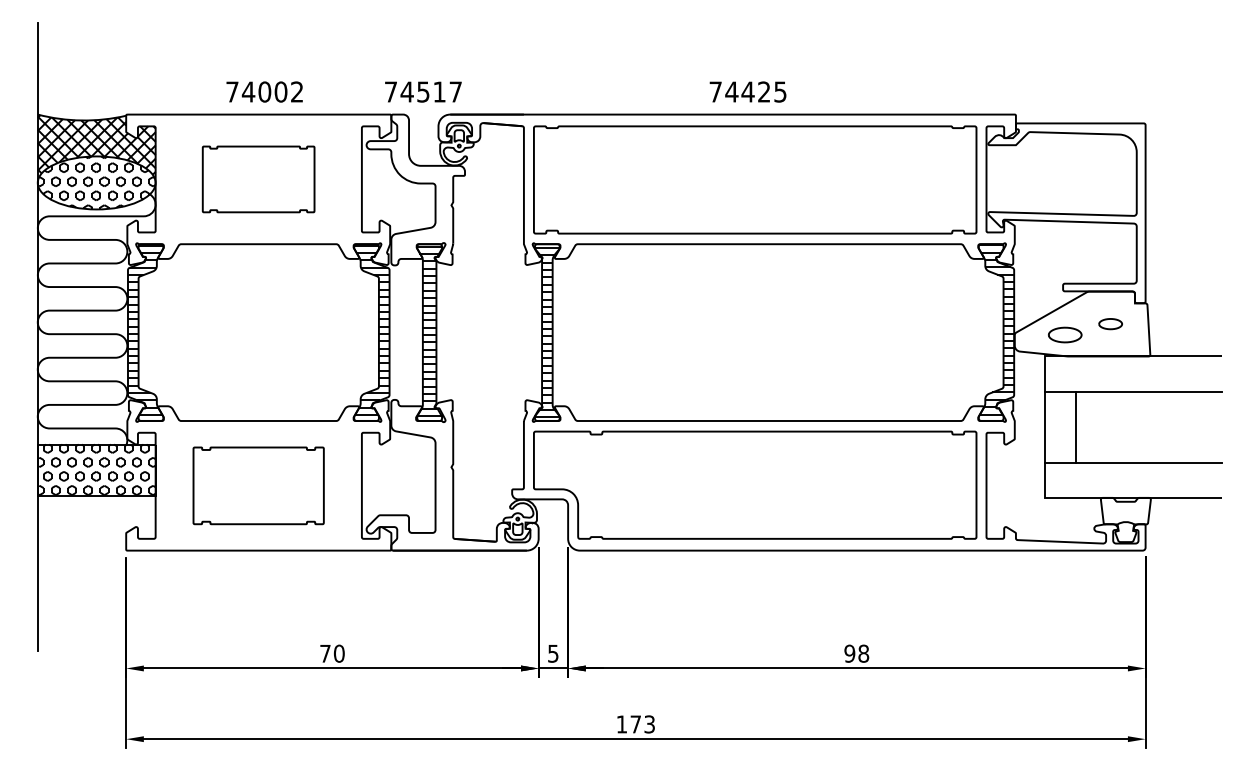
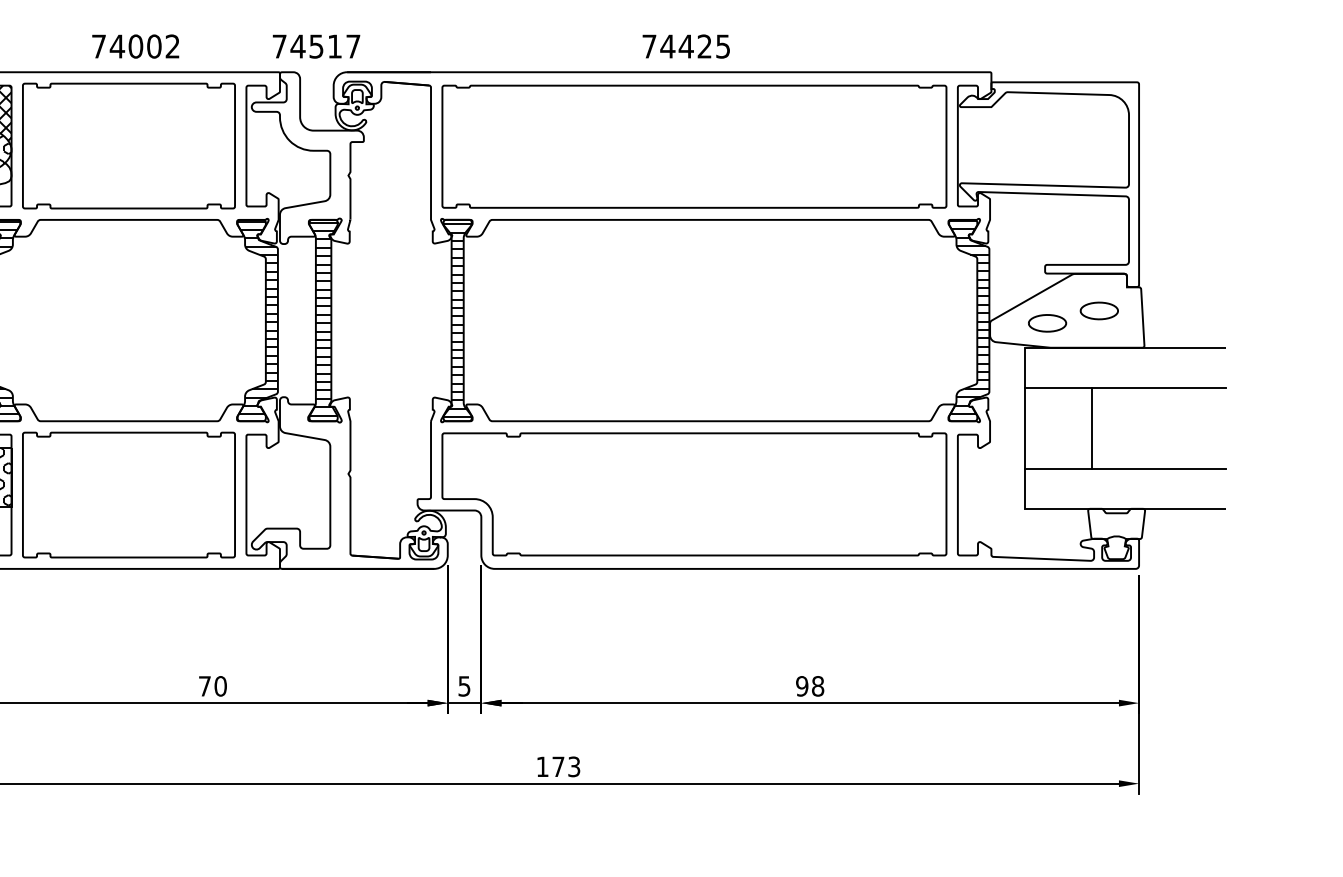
part: (258, 179) -> (128, 146), size x1.67
part: (1110, 323) -> (1099, 310), size x1.43
line: (1076, 426) -> (1092, 427), moved
part: (258, 485) -> (128, 494), size x1.43

